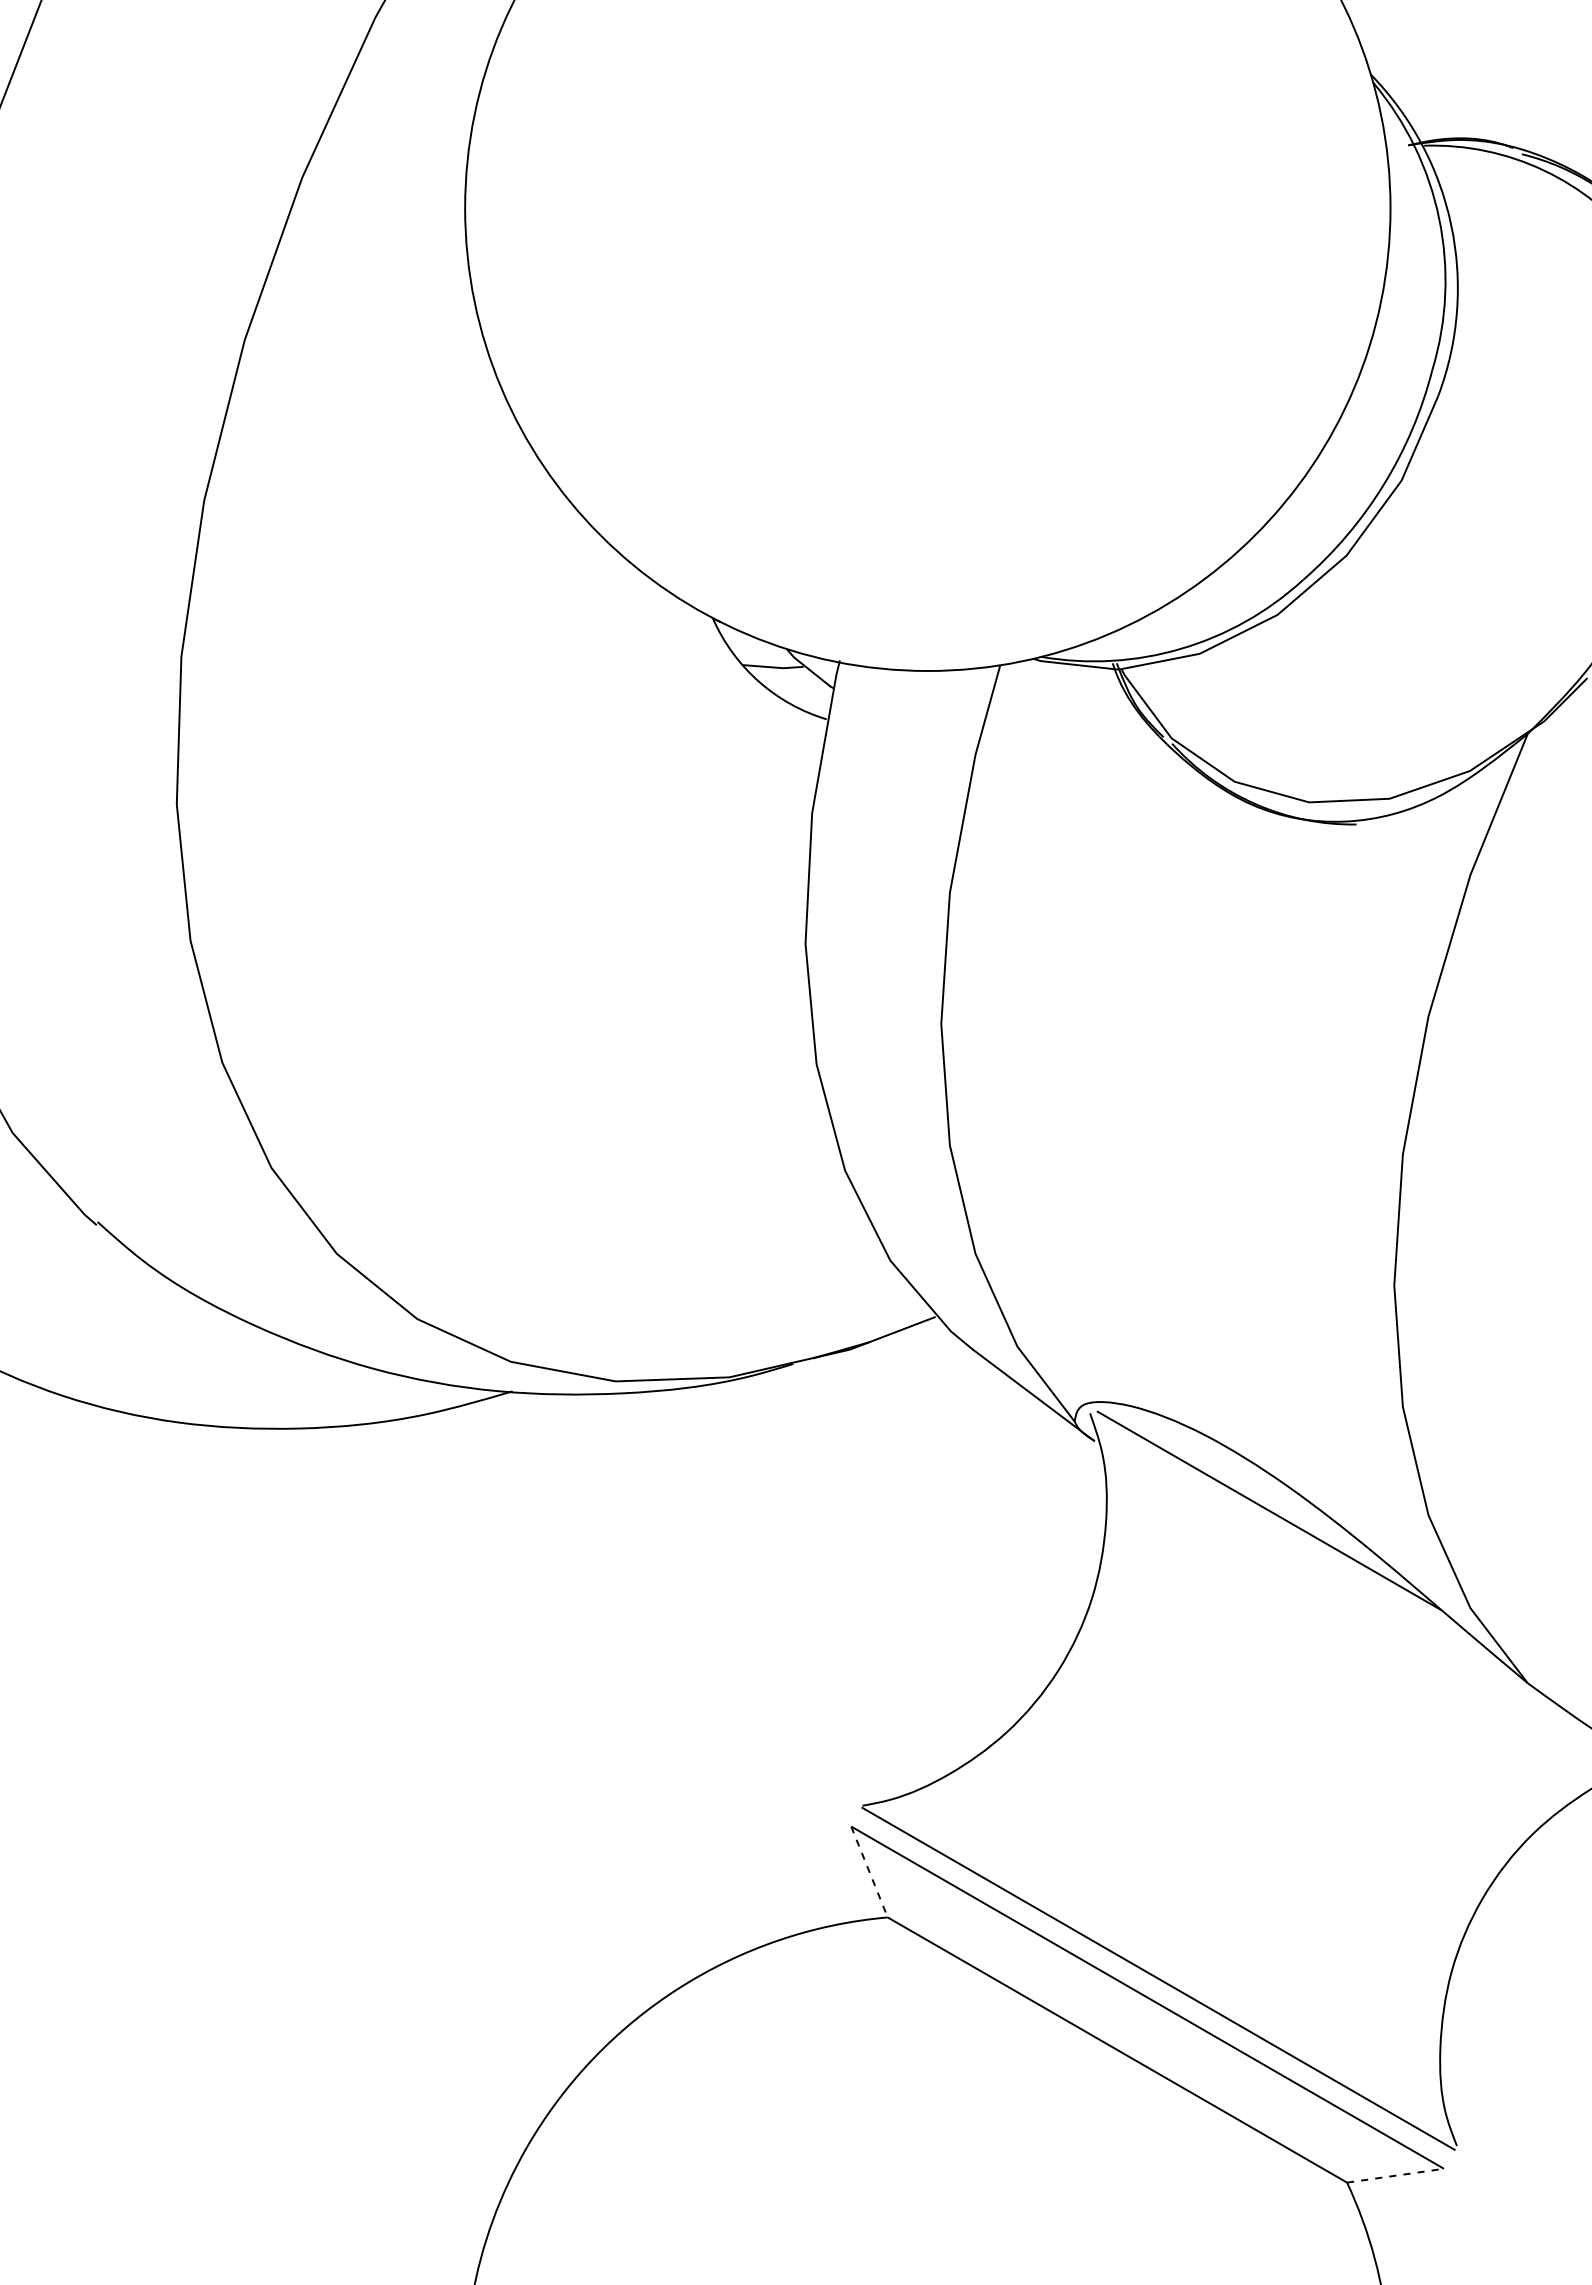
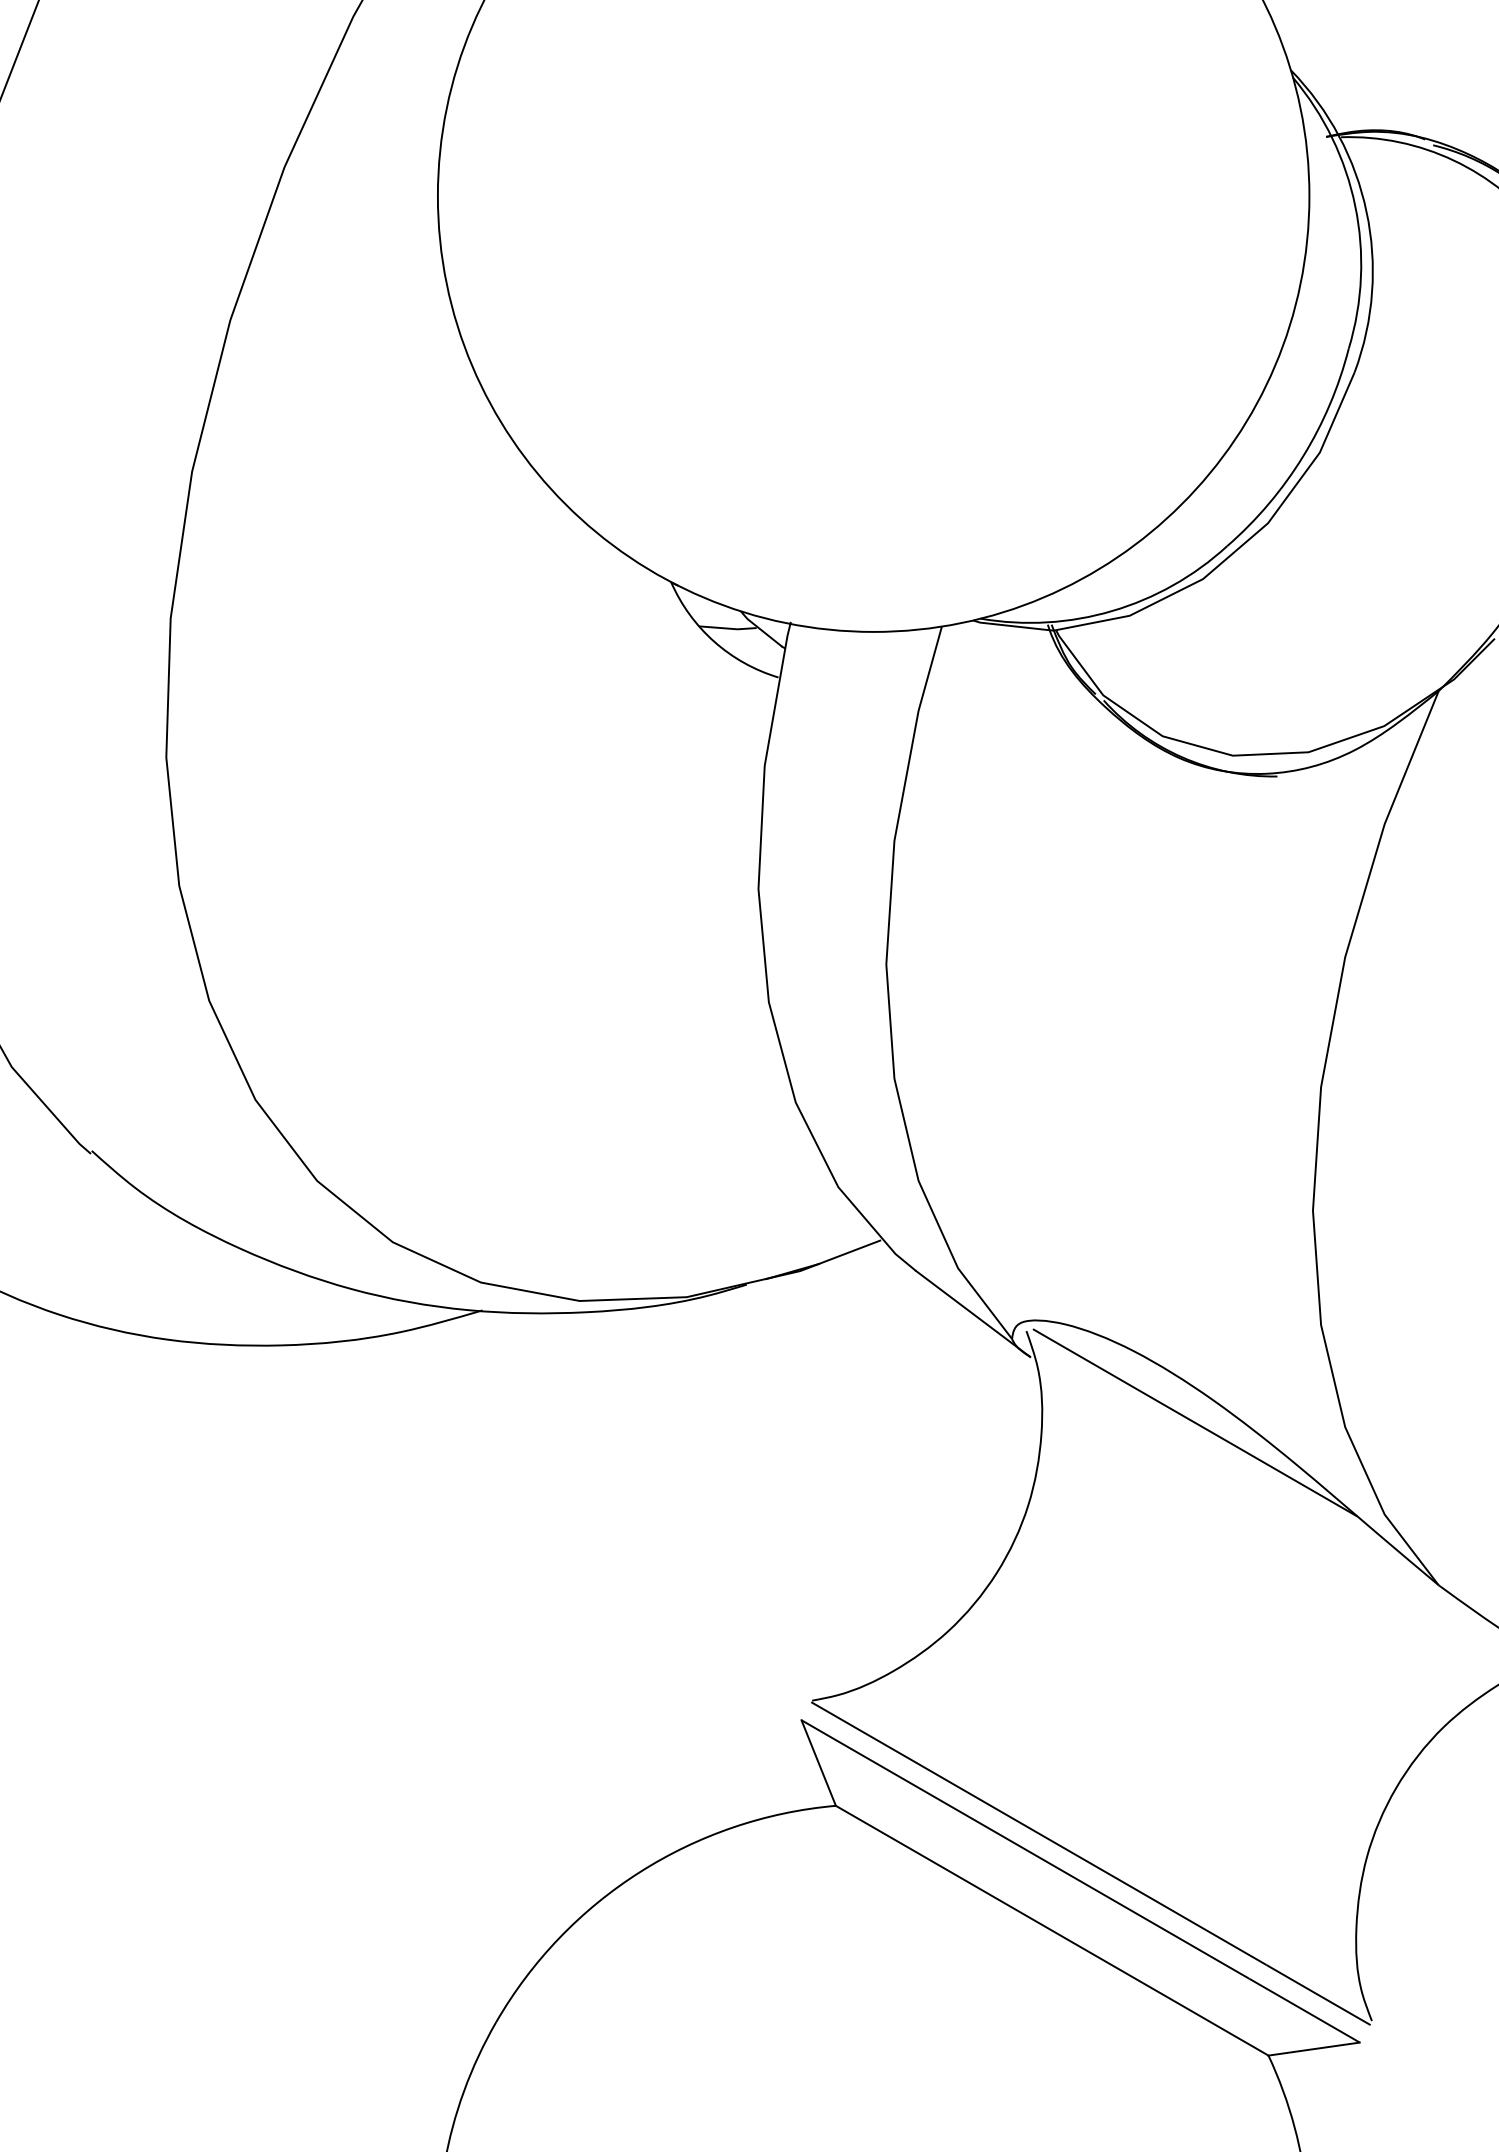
line: (869, 1872) -> (818, 1763), dashed -> solid
line: (1395, 2175) -> (1314, 2048), dashed -> solid

